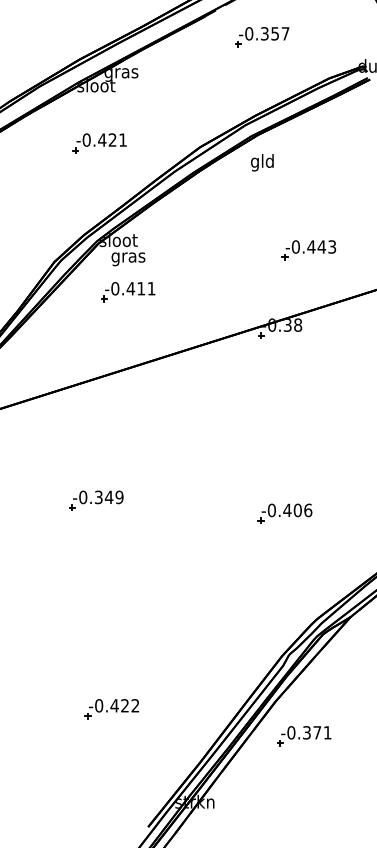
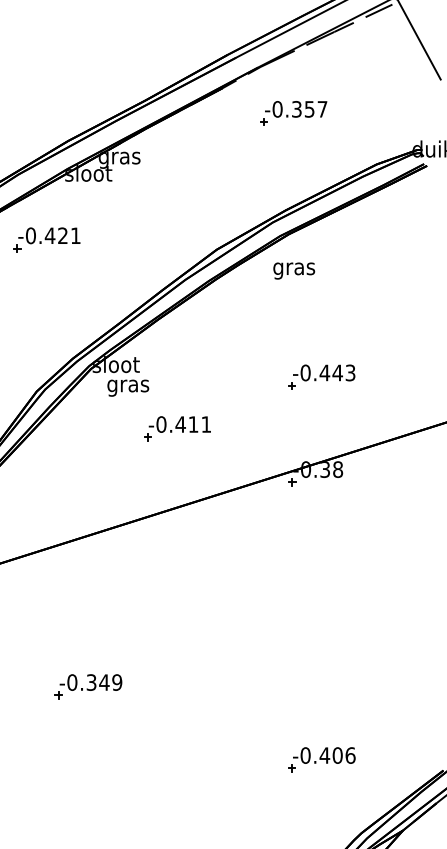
part: (99, 143) -> (46, 240), moved
text: (262, 162) -> (294, 268), gld -> gras
part: (308, 250) -> (321, 377), moved
part: (128, 292) -> (177, 429), moved
part: (284, 513) -> (321, 759), moved

